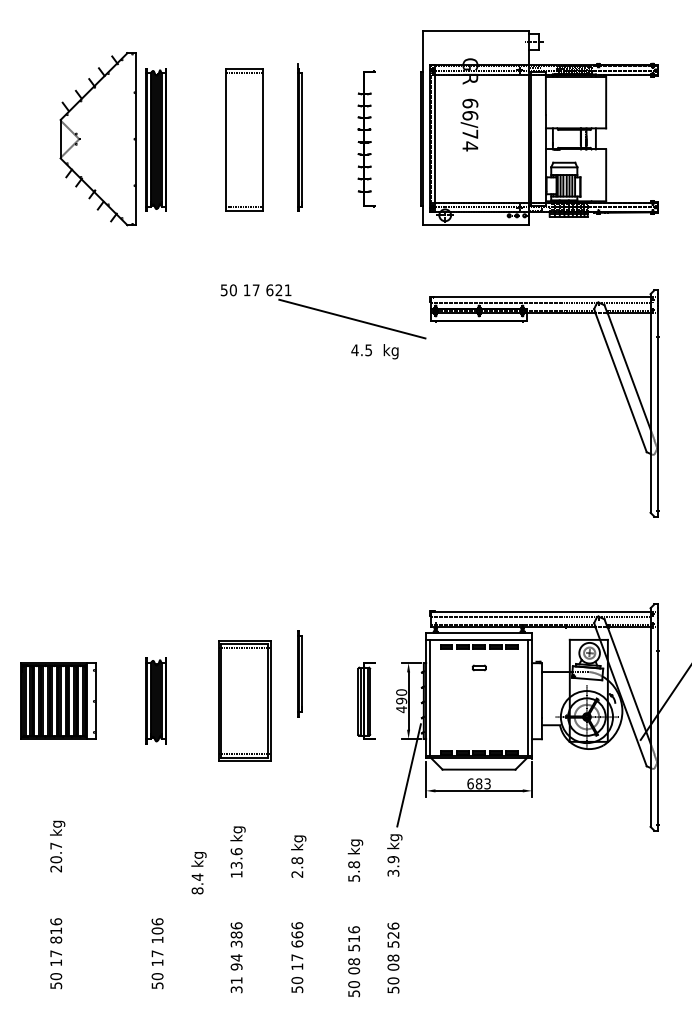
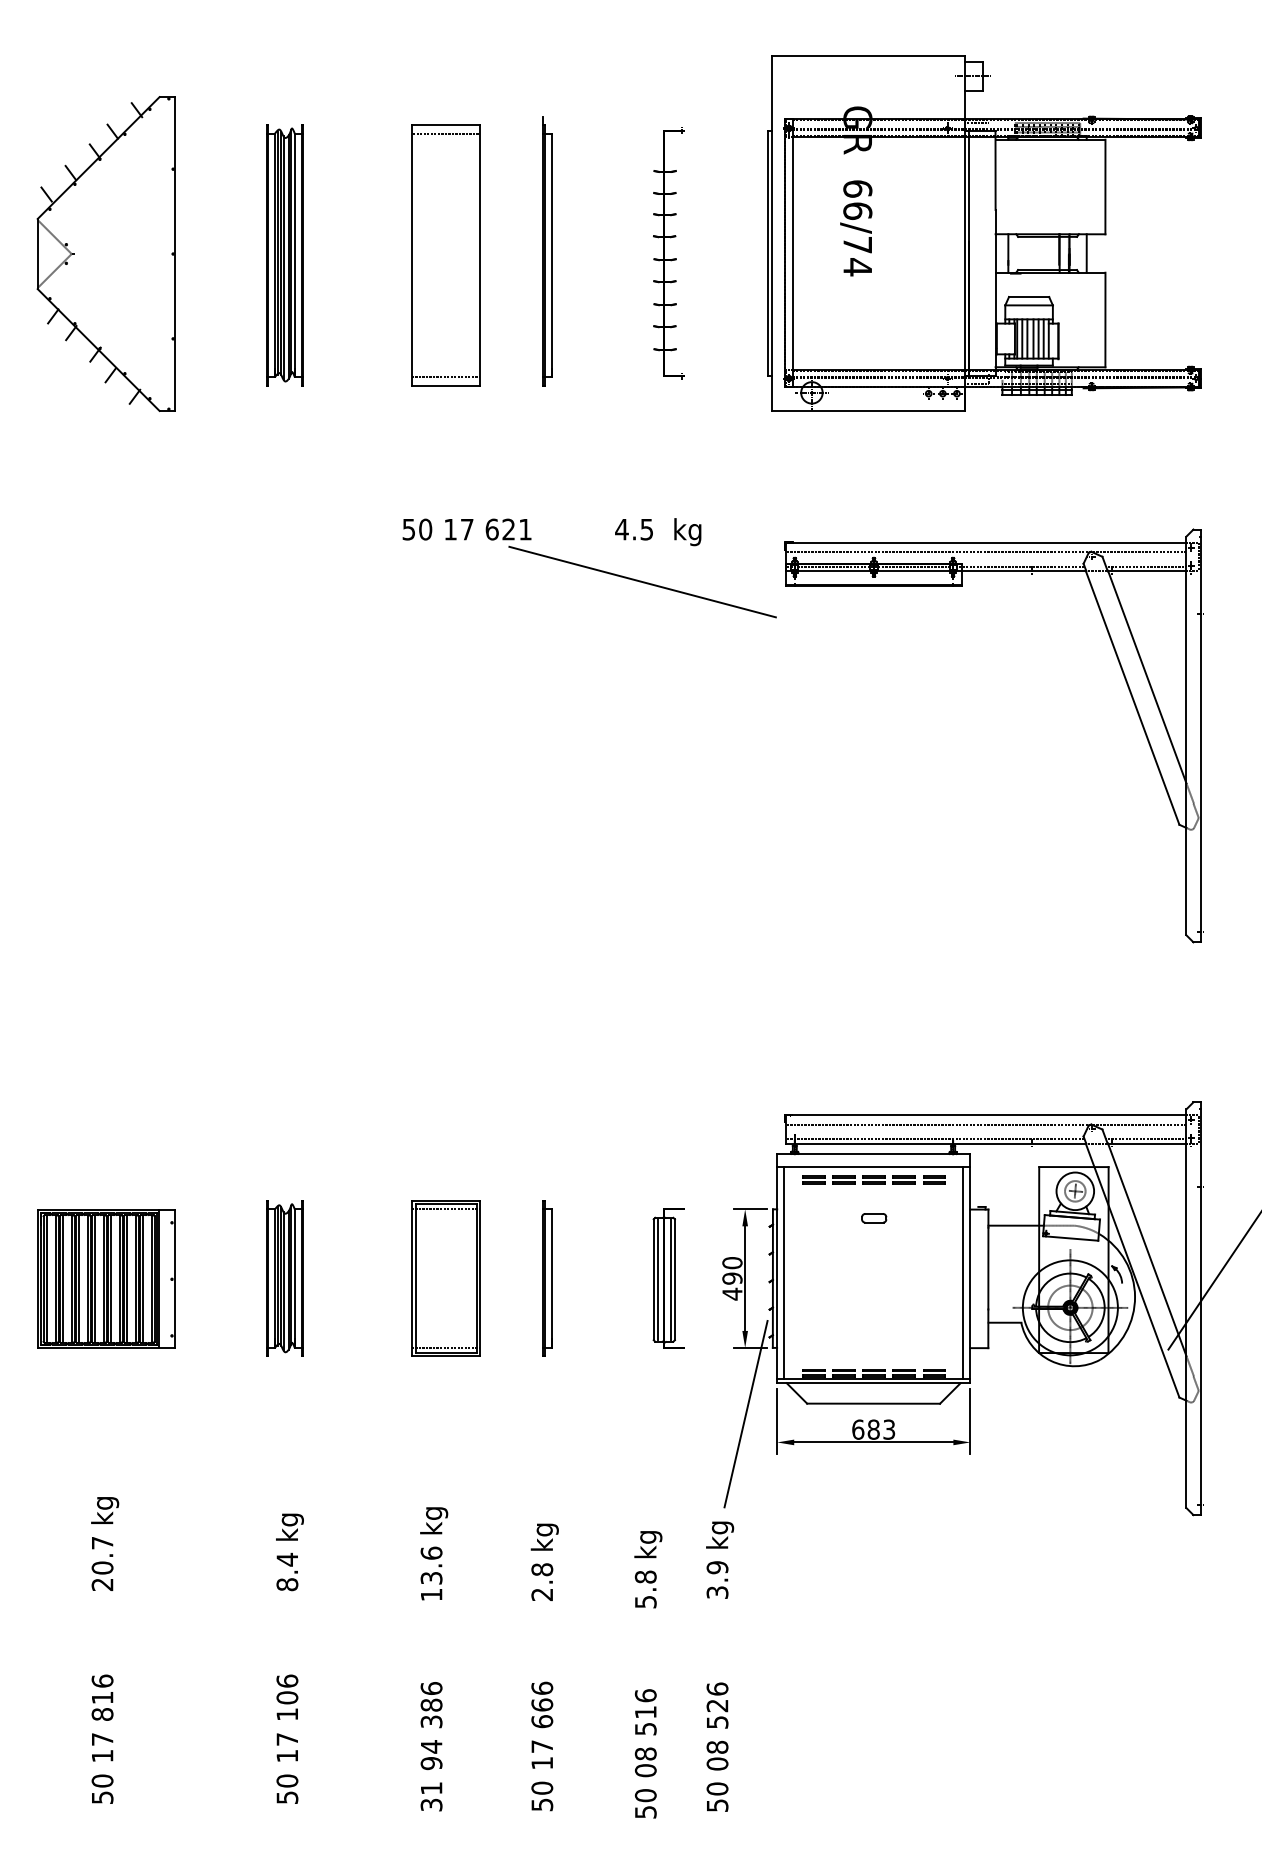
part: (97, 139) -> (104, 254), moved
text: (374, 351) -> (657, 531), moved
part: (299, 673) -> (546, 1277), moved
part: (244, 700) -> (445, 1277), size x0.71
text: (198, 873) -> (289, 1552), moved

